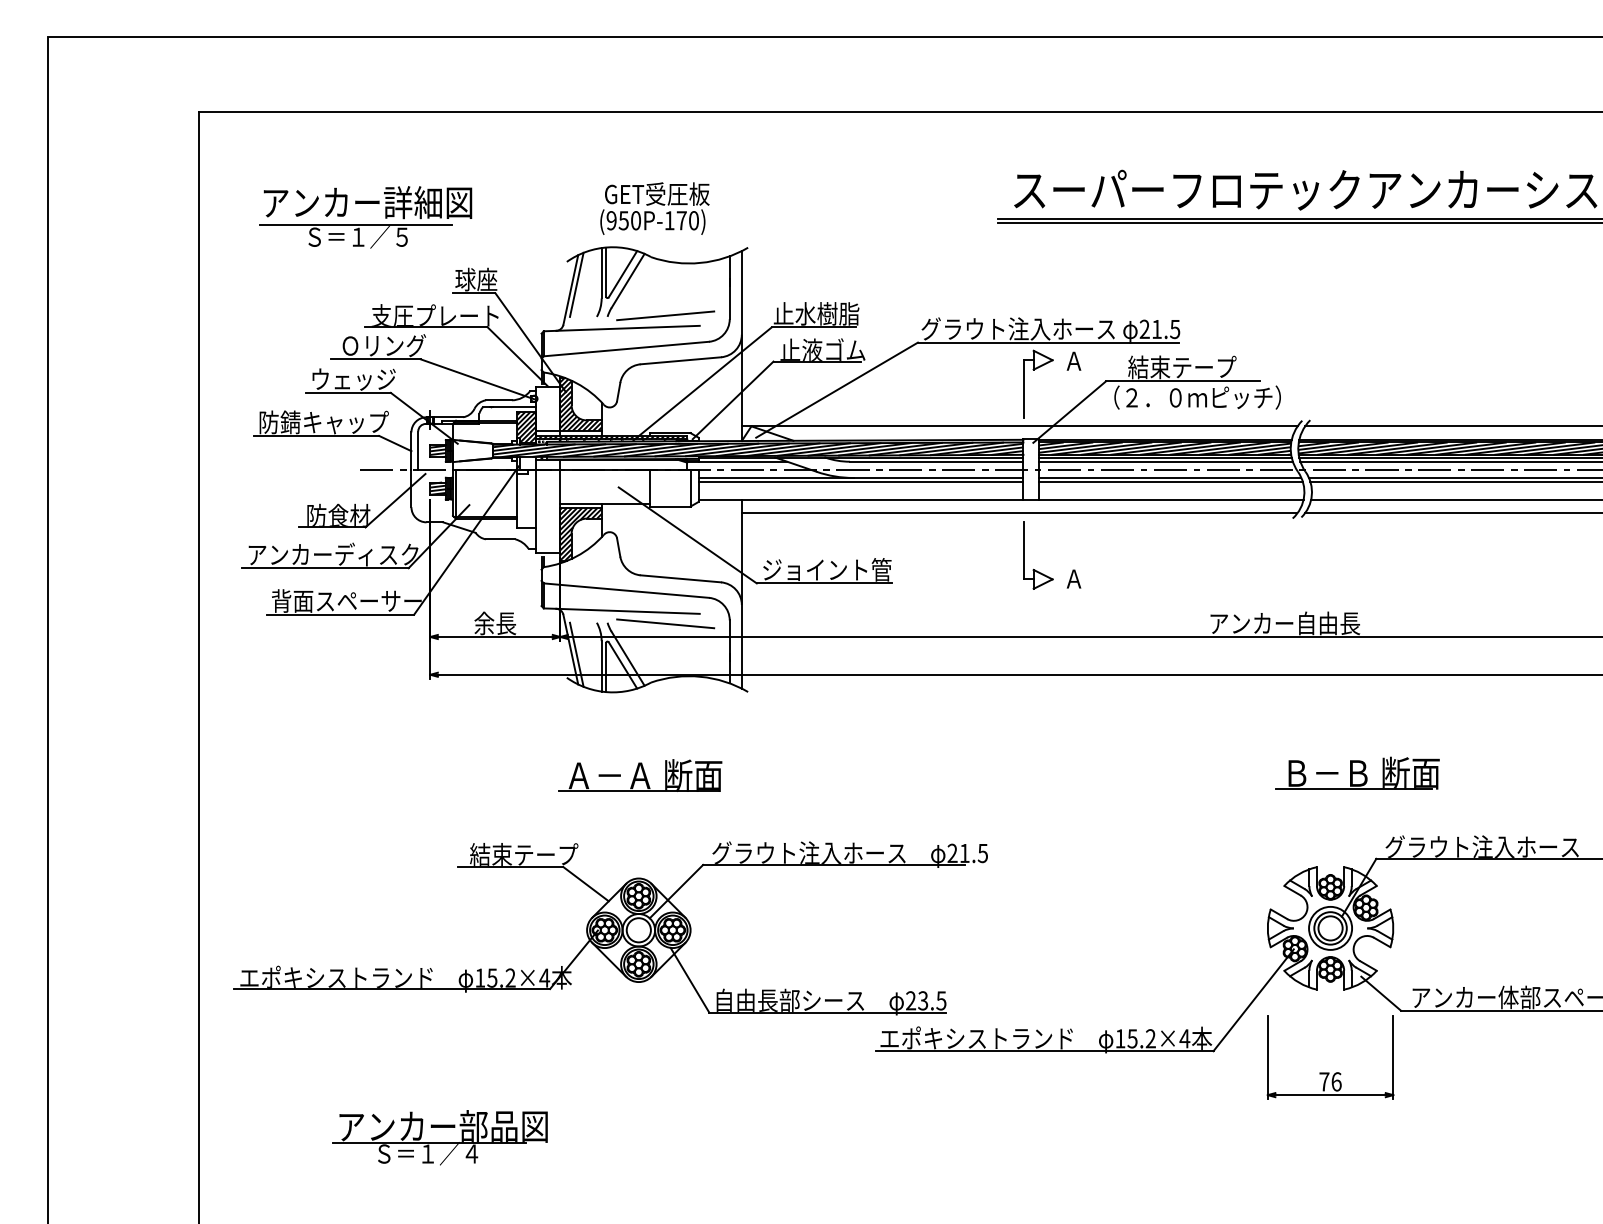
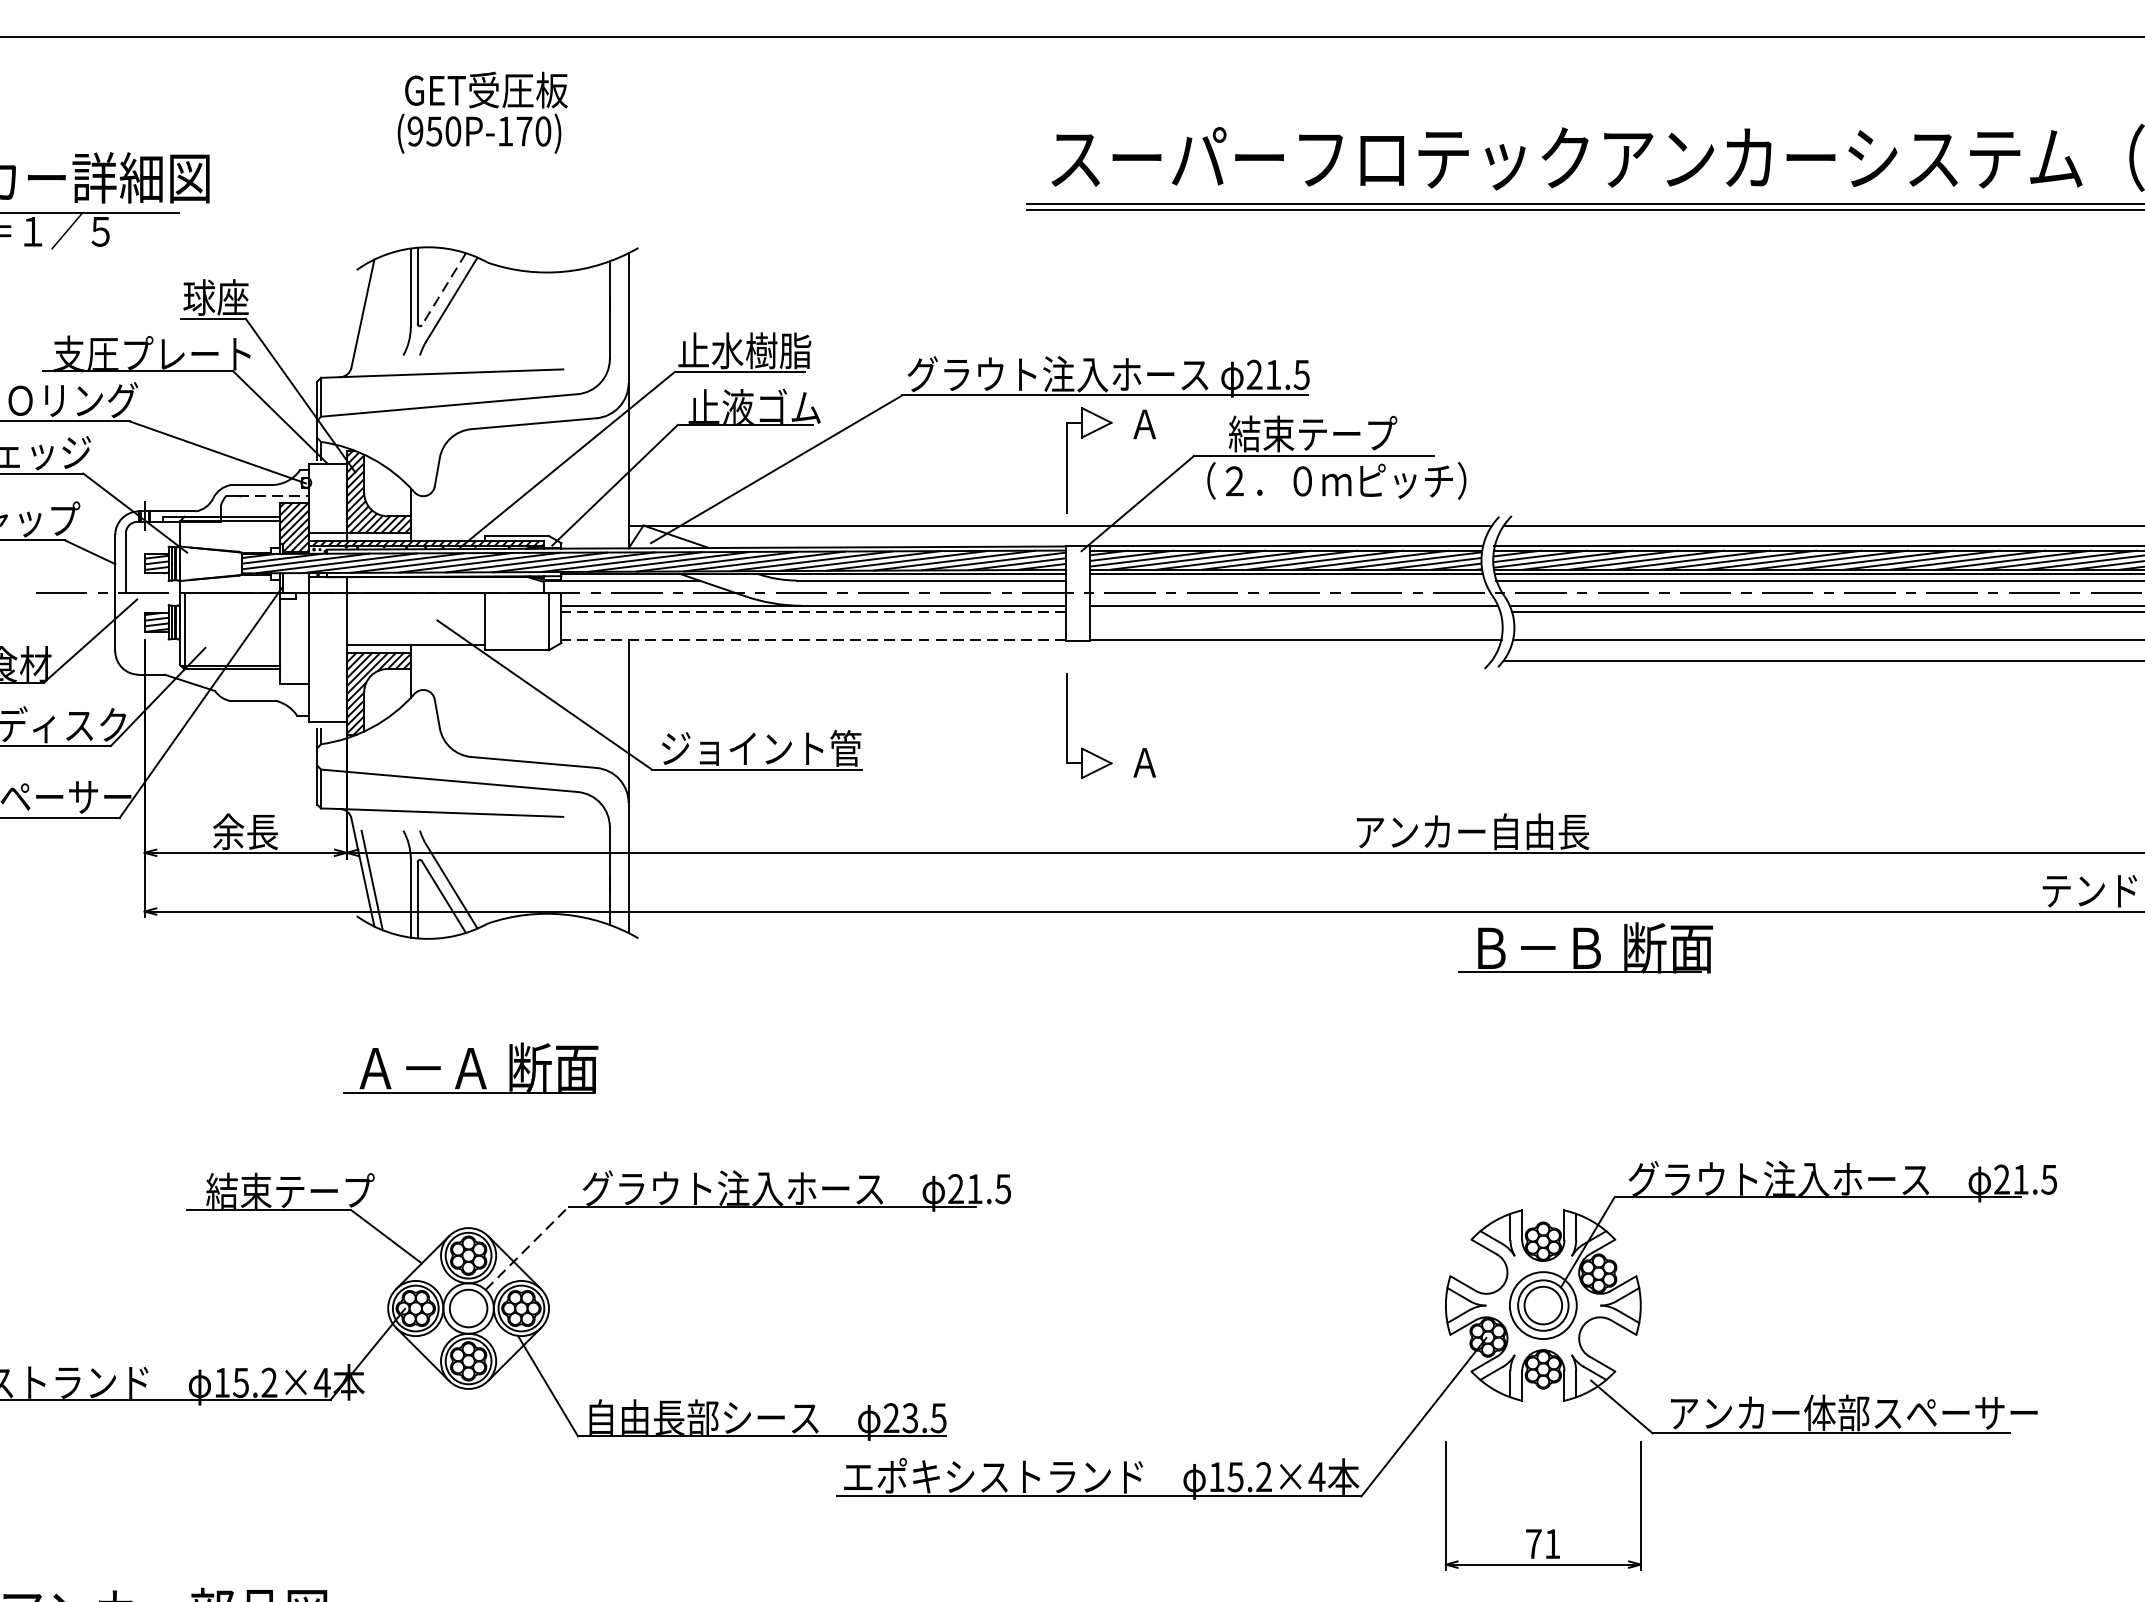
text: (654, 208) -> (482, 112), moved
line: (622, 274) -> (443, 289), solid -> dashed
line: (576, 284) -> (371, 305), removed
line: (665, 315) -> (510, 353), removed
line: (513, 407) -> (273, 496), solid -> dashed
line: (1165, 461) -> (1286, 580), removed
line: (860, 482) -> (812, 612), solid -> dashed
line: (1170, 482) -> (1294, 612), removed
line: (860, 499) -> (812, 639), solid -> dashed
line: (1019, 513) -> (1060, 660), removed
line: (665, 623) -> (510, 831), removed
part: (1357, 772) -> (1585, 946), moved
line: (676, 891) -> (527, 1248), solid -> dashed
text: (1336, 1081) -> (1552, 1543), 76 -> 71

